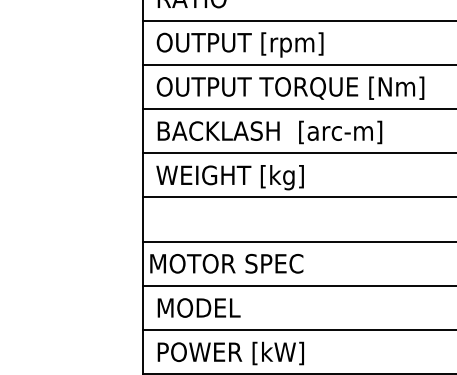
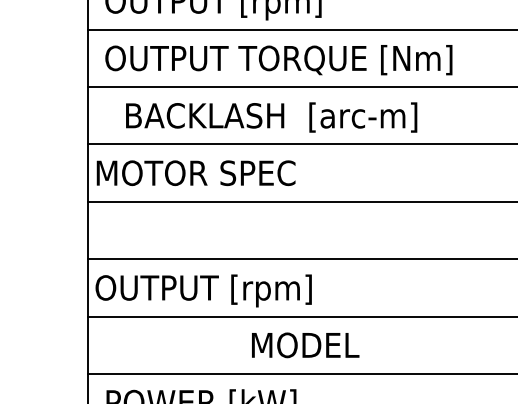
text: (269, 132) -> (271, 117), moved
text: (226, 177) -> (195, 175), WEIGHT [kg] -> MOTOR SPEC
text: (232, 265) -> (203, 290), MOTOR SPEC -> OUTPUT [rpm]
text: (198, 307) -> (304, 344), moved

